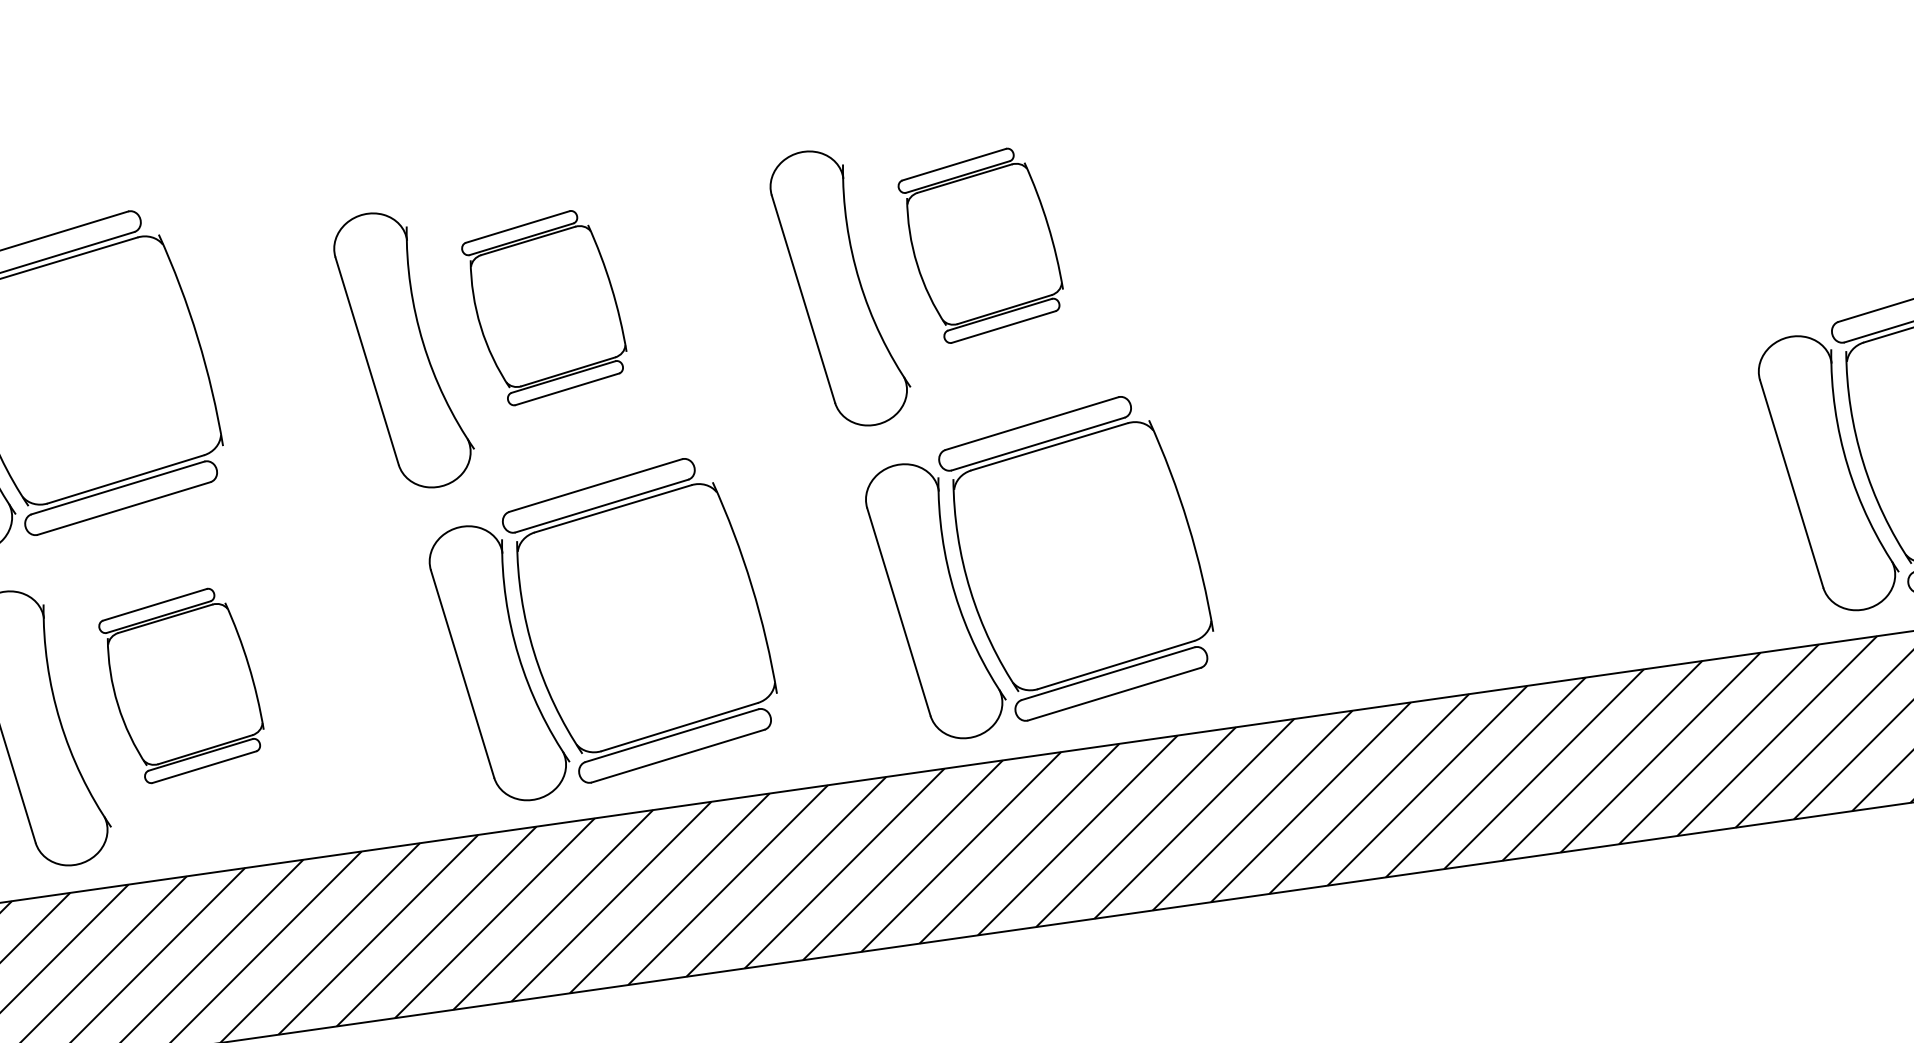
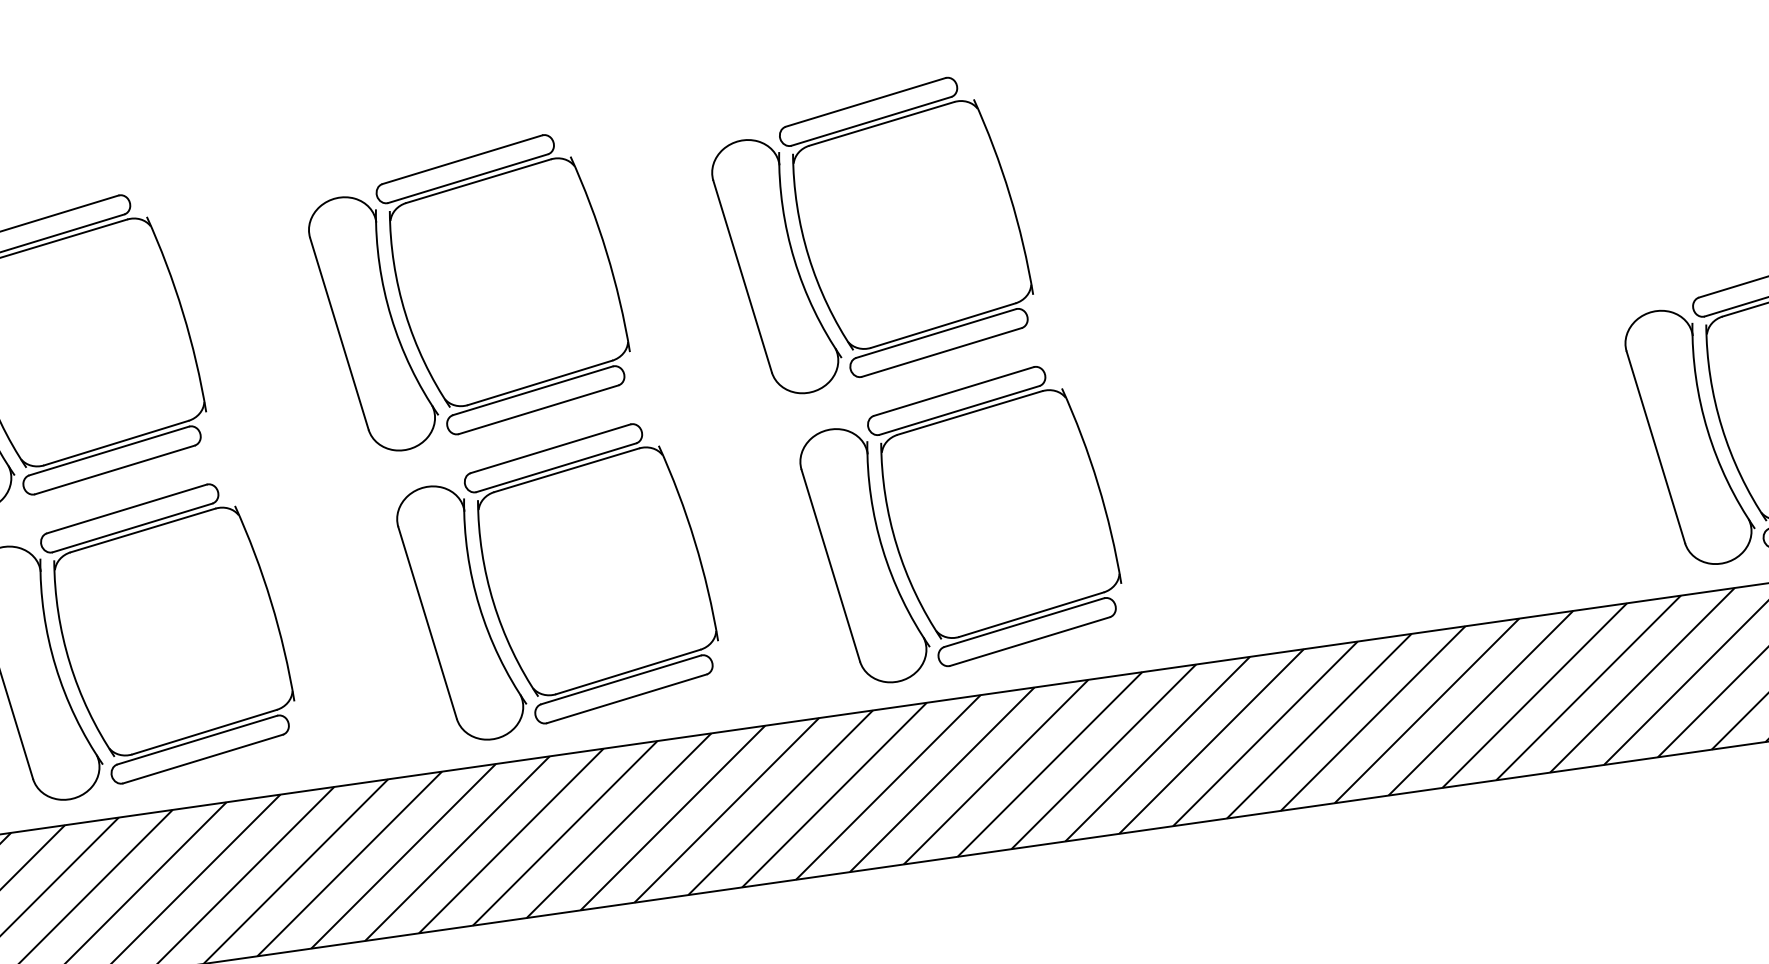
part: (980, 245) -> (906, 226), size x1.67
part: (543, 307) -> (502, 284), size x1.67
part: (181, 685) -> (167, 633), size x1.67

